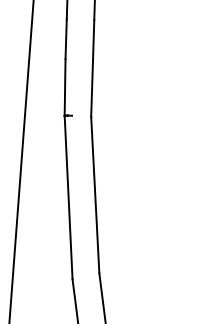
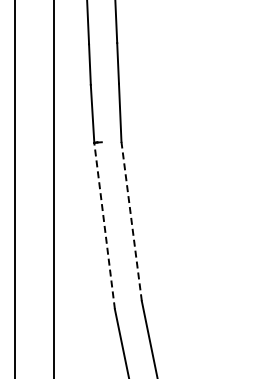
line: (95, 195) -> (131, 221), solid -> dashed
line: (68, 197) -> (104, 226), solid -> dashed

